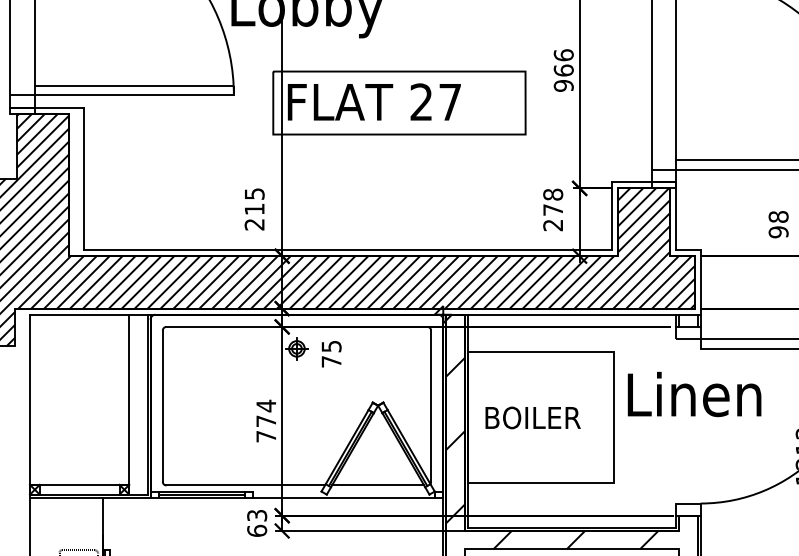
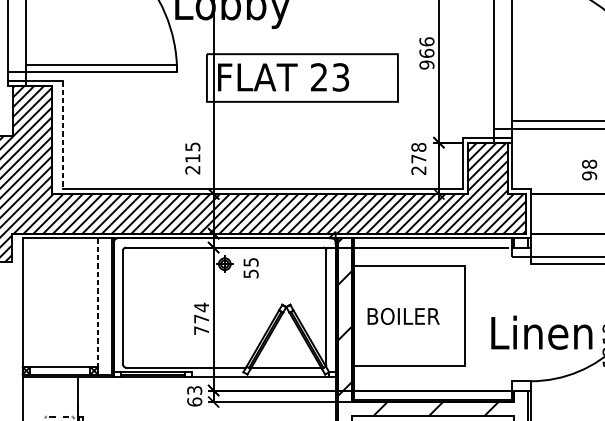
text: (450, 102) -> (341, 77), 27 -> 23
line: (83, 179) -> (63, 135), solid -> dashed
text: (331, 361) -> (251, 273), 75 -> 55
text: (694, 394) -> (541, 332), moved
line: (129, 404) -> (98, 306), solid -> dashed

